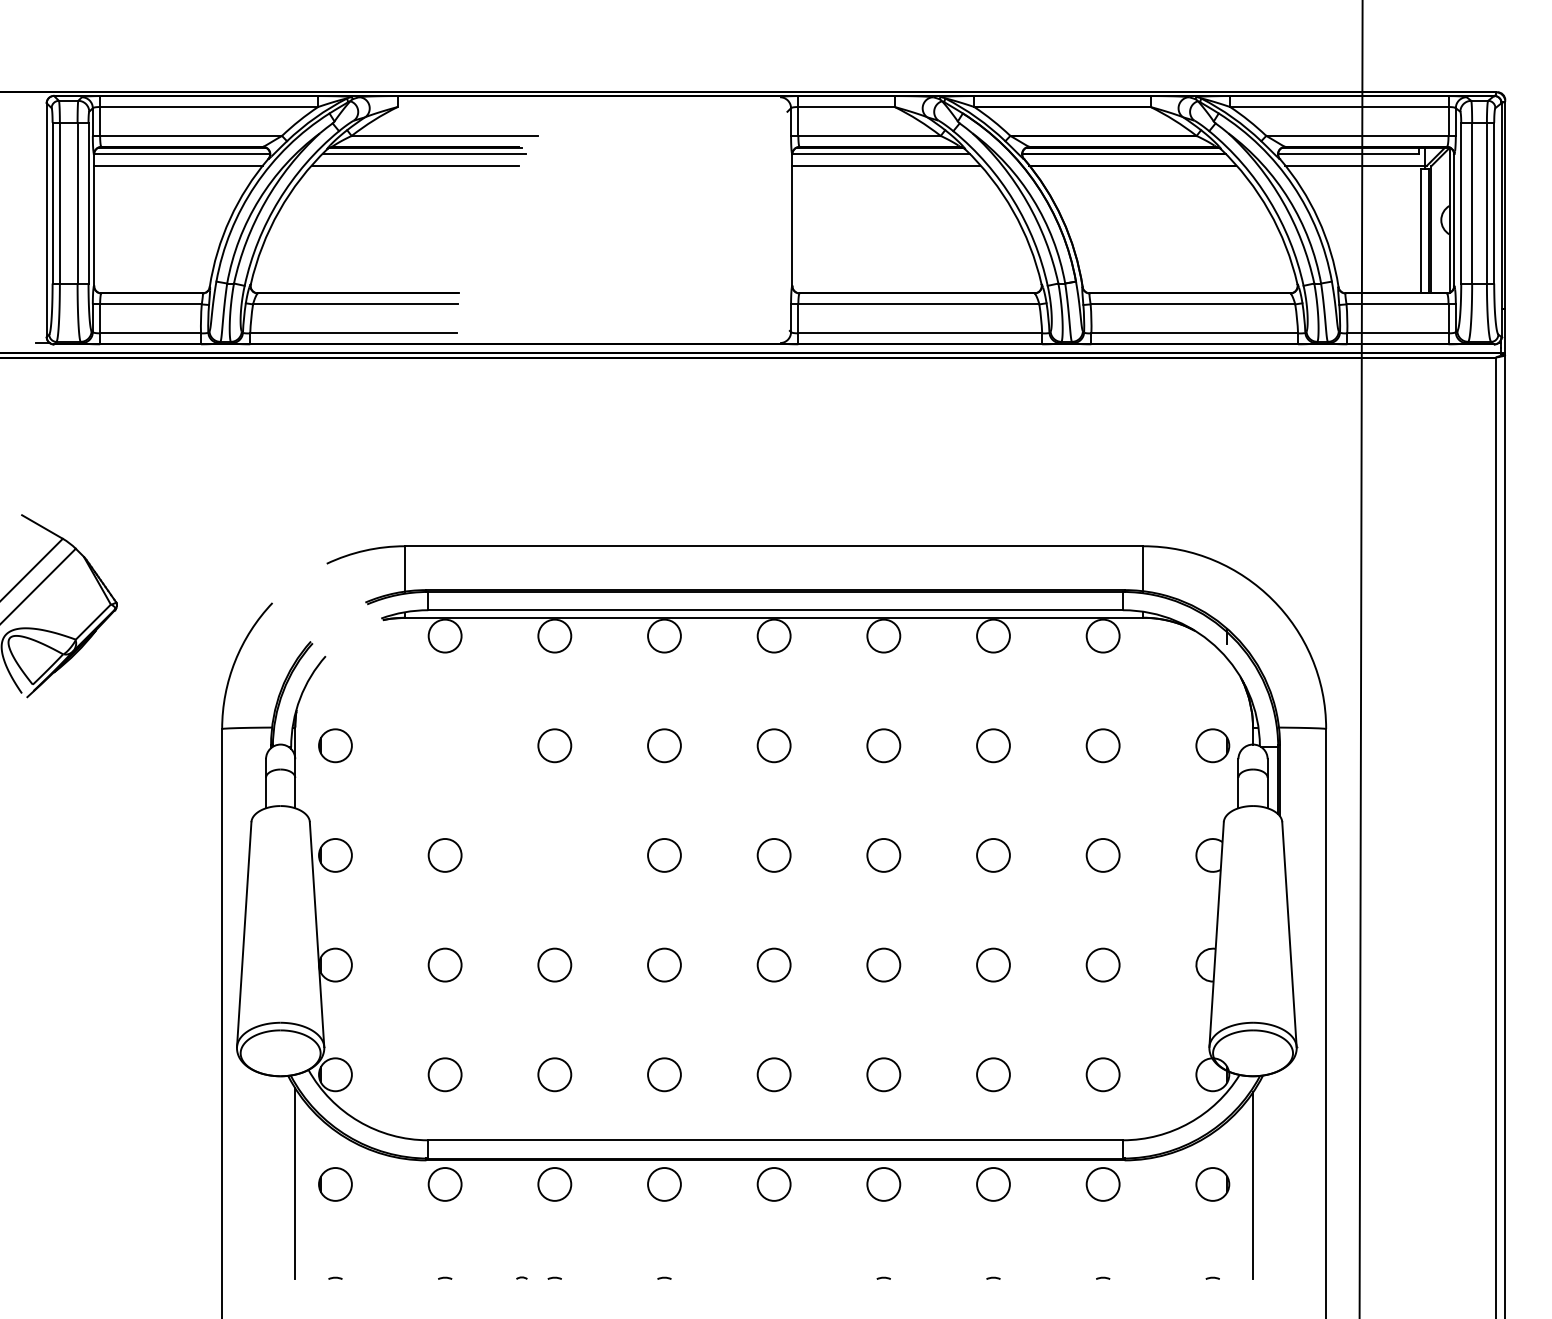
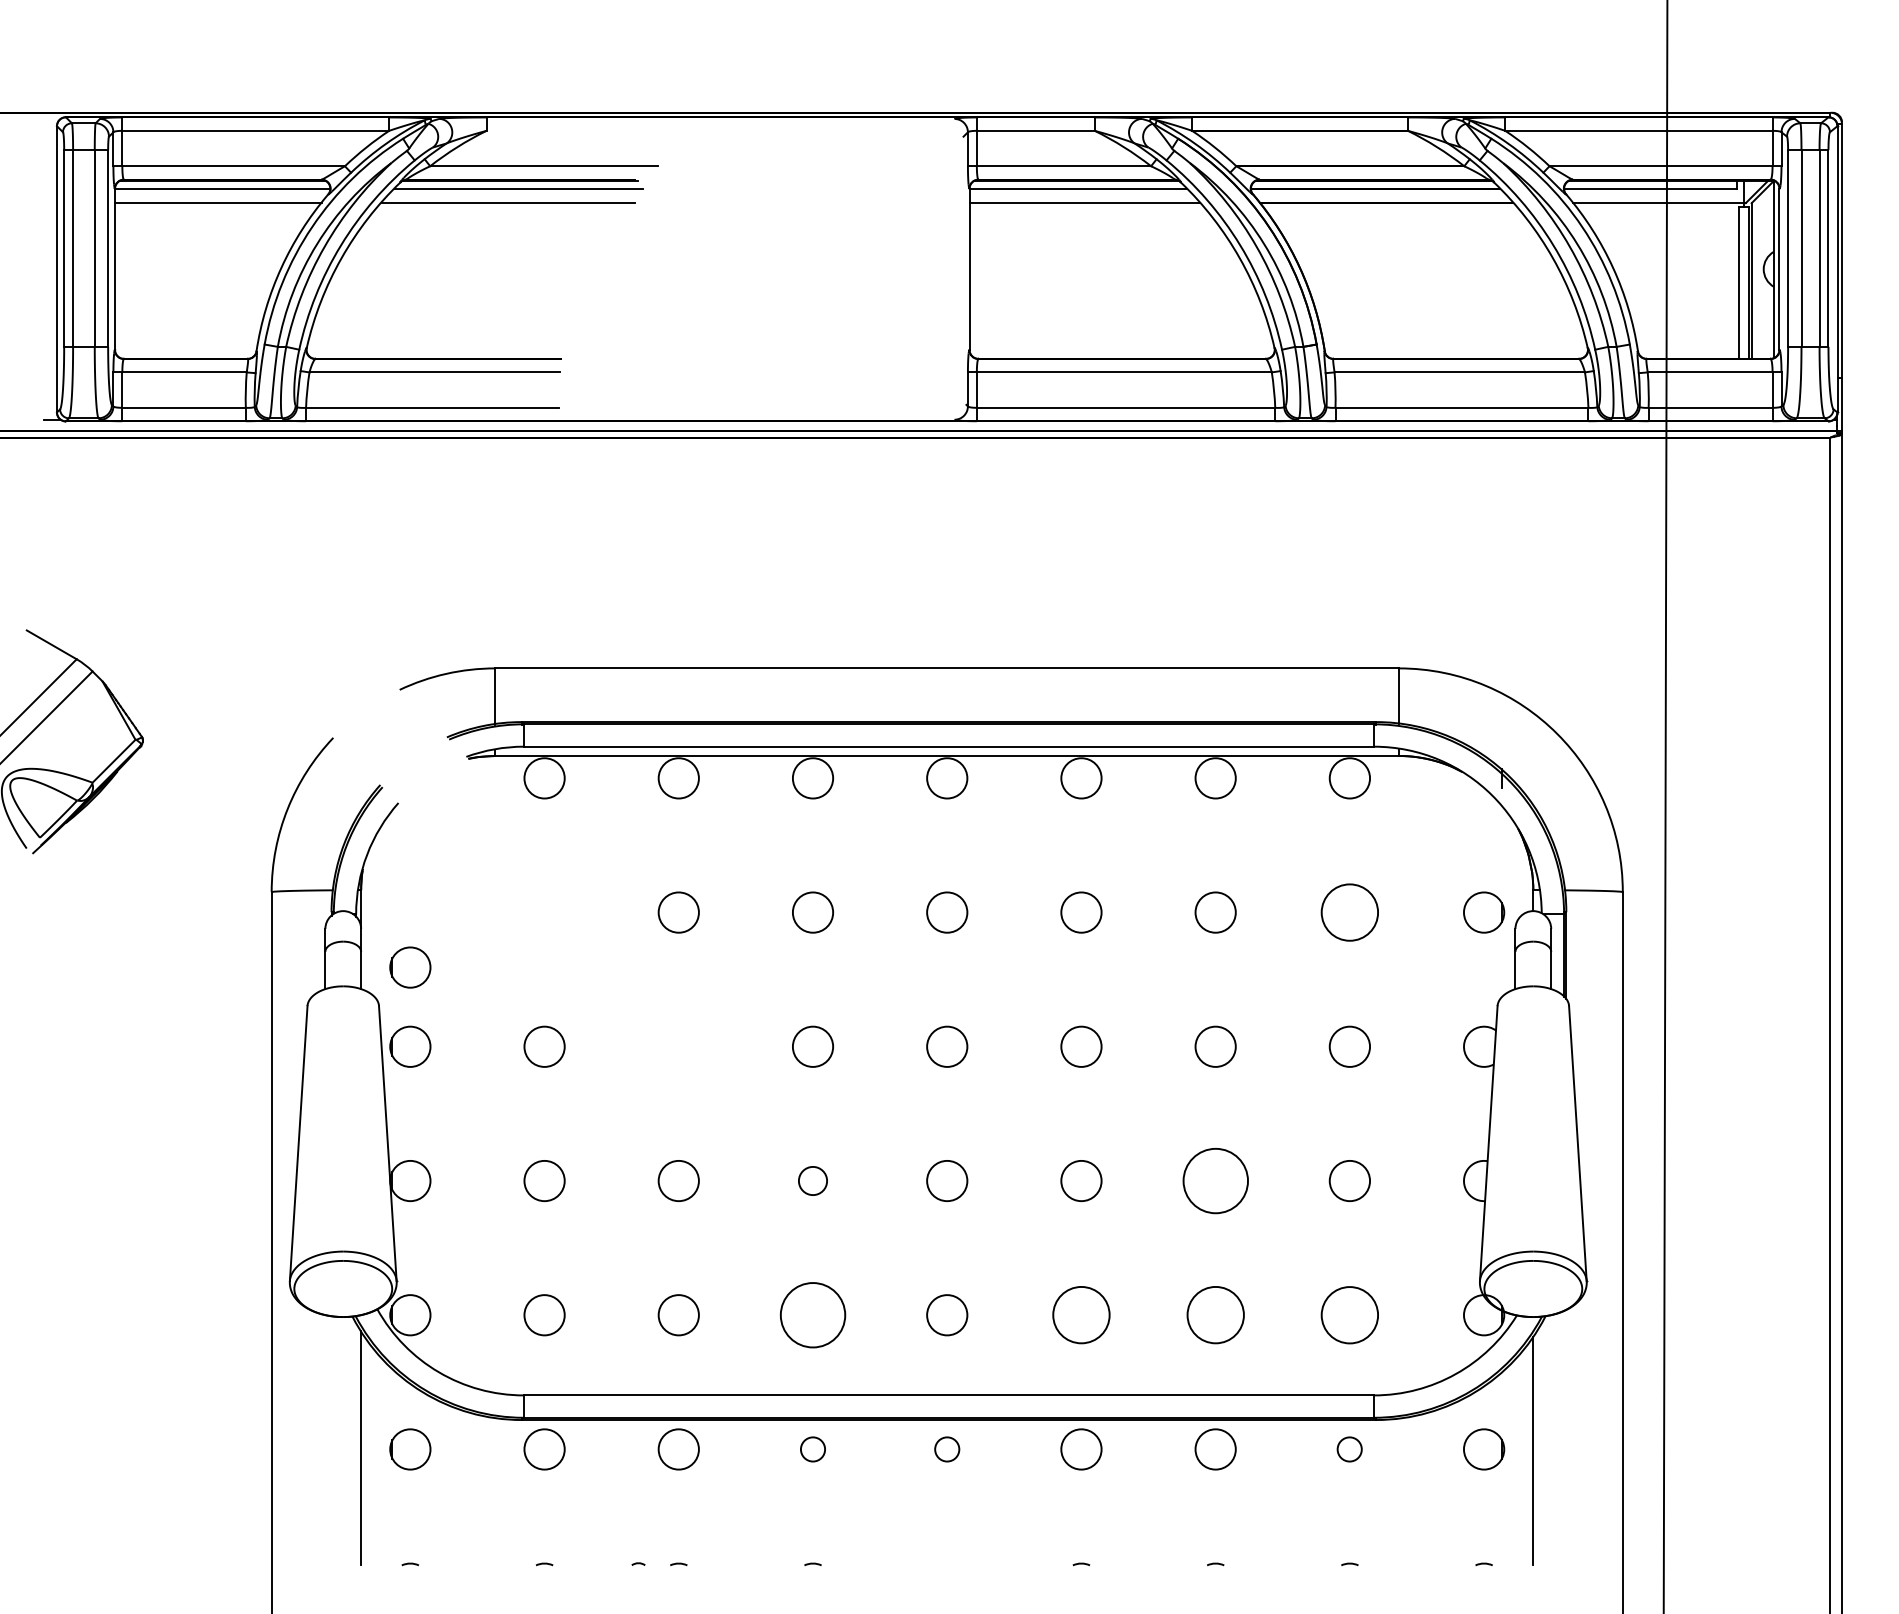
circle: (335, 745) -> (410, 967), moved
circle: (1102, 745) -> (1349, 912), size x1.4
circle: (664, 964) -> (812, 1180), size x0.7
circle: (993, 964) -> (1215, 1180), size x1.6
circle: (664, 1074) -> (812, 1315), size x1.6
circle: (883, 1074) -> (1081, 1315), size x1.4
circle: (993, 1074) -> (1215, 1315), size x1.4
circle: (1102, 1074) -> (1349, 1315), size x1.4
circle: (664, 1184) -> (812, 1449), size x0.6
circle: (774, 1184) -> (947, 1449), size x0.6
circle: (1102, 1184) -> (1349, 1449), size x0.6

